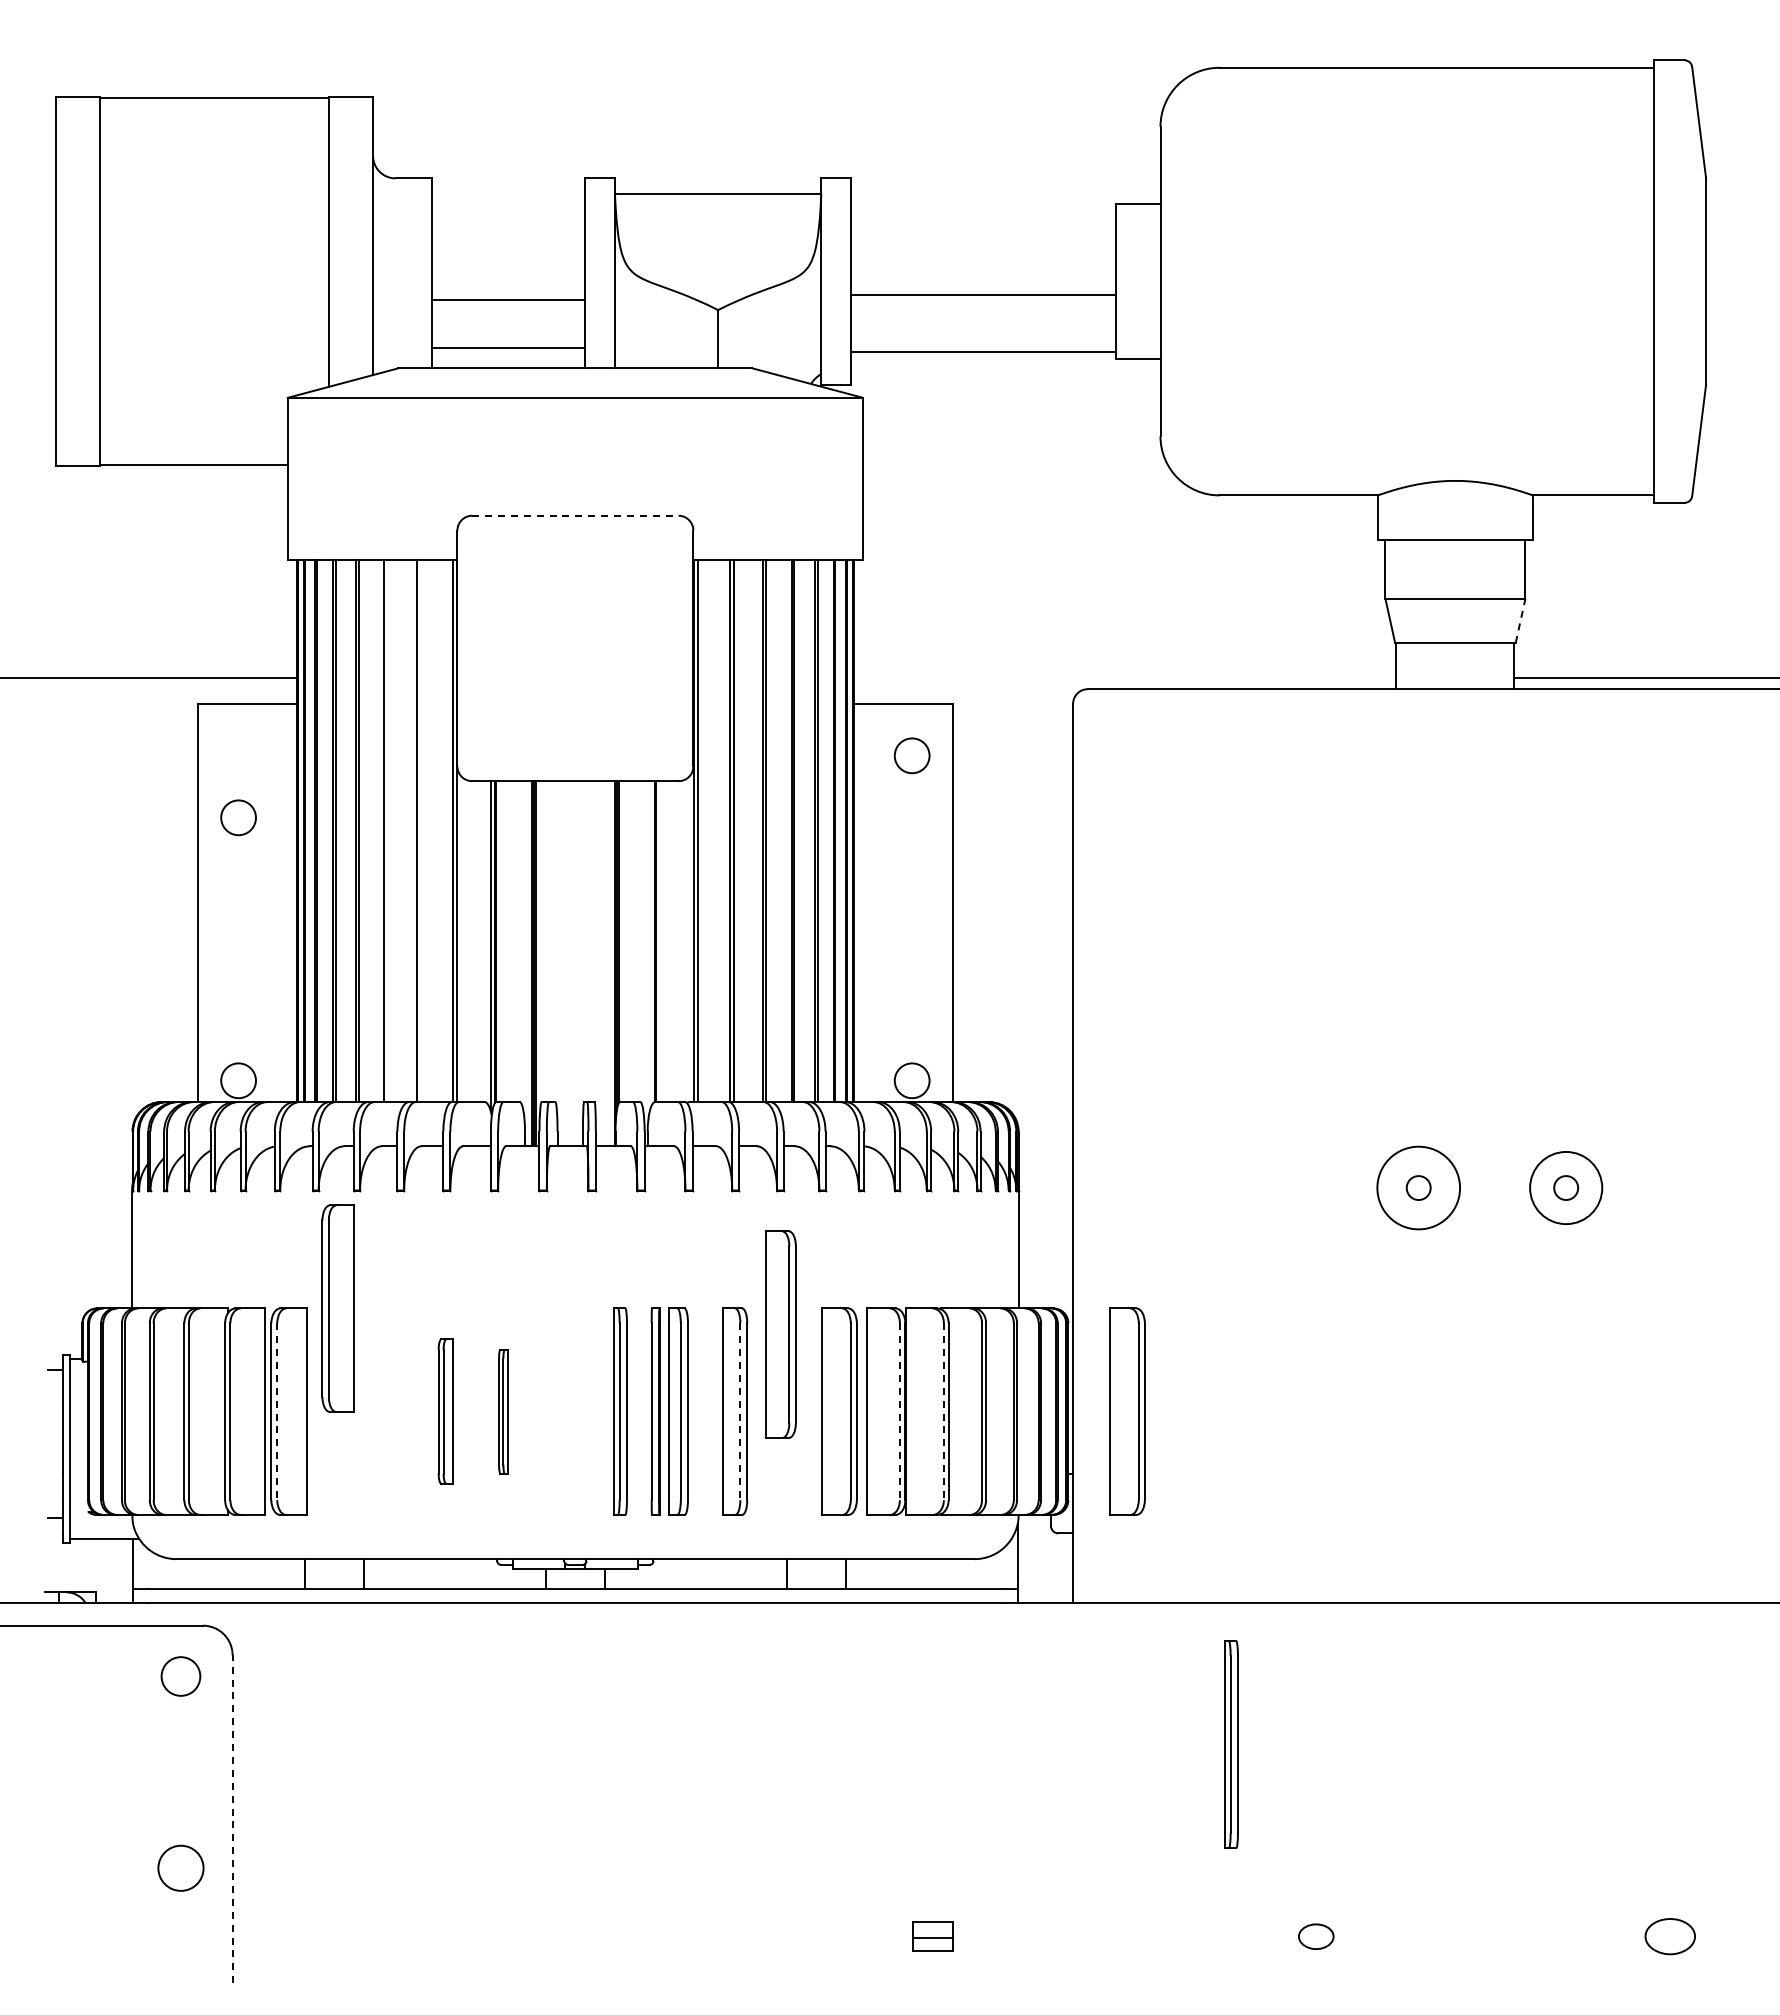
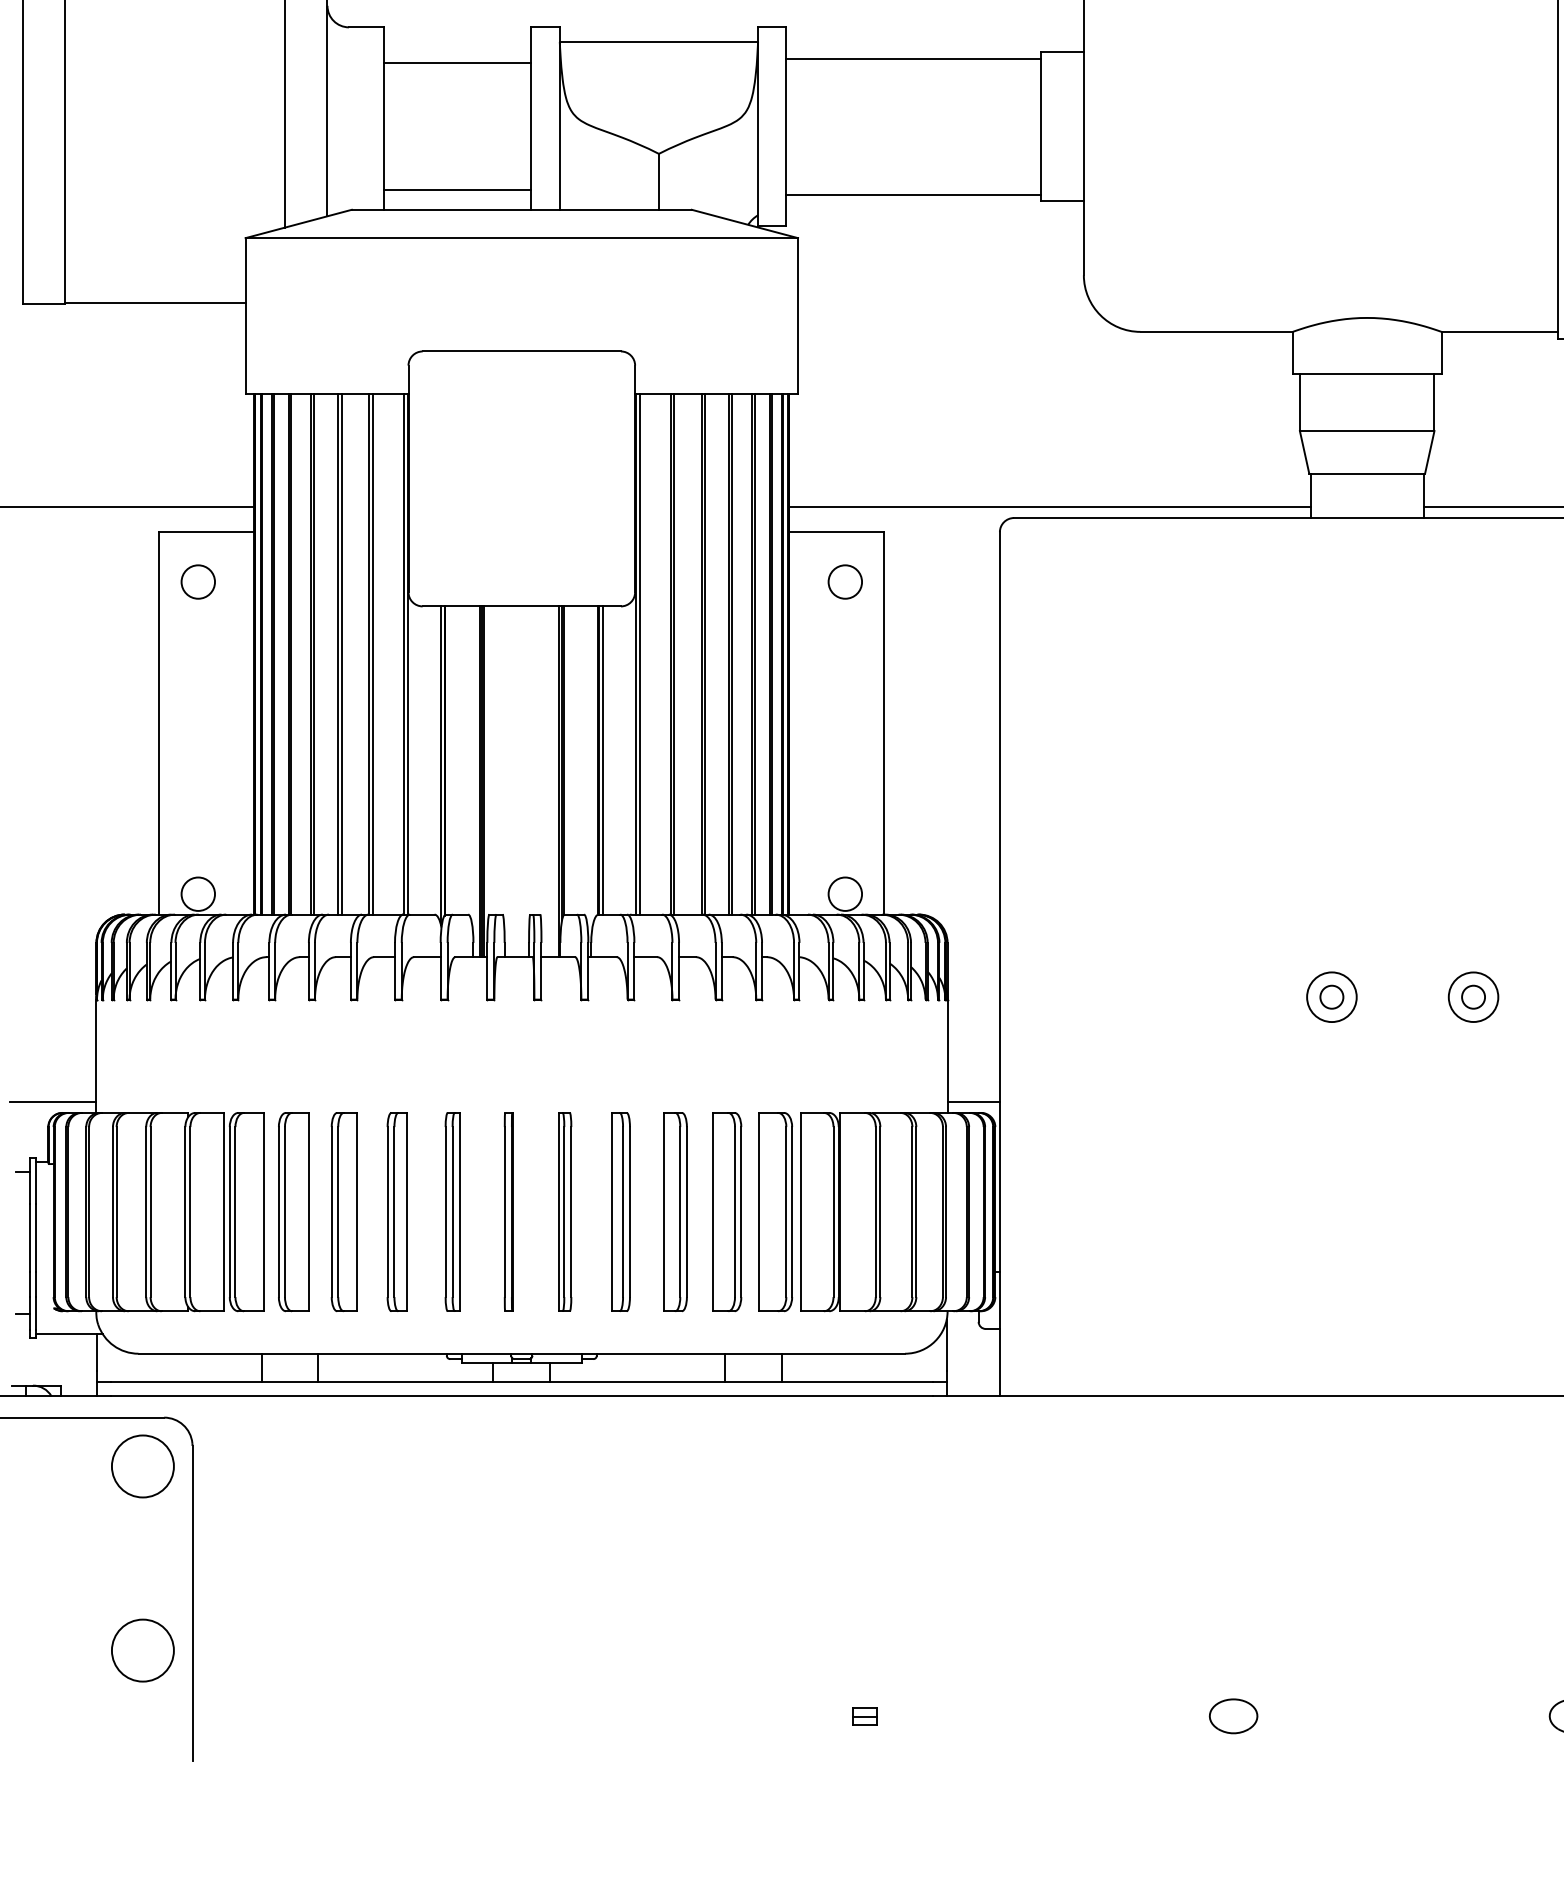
line: (983, 294) -> (913, 58), moved
line: (508, 300) -> (457, 63), moved
line: (575, 515) -> (521, 351), dashed -> solid
line: (1520, 620) -> (1429, 452), dashed -> solid
line: (1124, 678) -> (1049, 507), added
circle: (238, 817) -> (198, 581), moved
line: (387, 831) -> (341, 654), added
line: (420, 831) -> (373, 654), added
line: (659, 941) -> (602, 760), added
circle: (1418, 1187) -> (1331, 996), size x0.62
circle: (1565, 1187) -> (1472, 996), size x0.71
line: (87, 1297) -> (53, 1102), added
line: (1045, 1297) -> (973, 1102), added
part: (337, 1308) -> (293, 1211), moved
part: (780, 1334) -> (726, 1211), moved
part: (390, 1411) -> (344, 1211), added
part: (445, 1411) -> (397, 1211), size x1.43
part: (503, 1411) -> (452, 1211), size x1.67
part: (655, 1411) -> (508, 1211), moved
part: (1127, 1411) -> (1052, 1211), removed
line: (277, 1412) -> (235, 1212), dashed -> solid
line: (740, 1412) -> (680, 1212), dashed -> solid
line: (899, 1412) -> (833, 1212), dashed -> solid
line: (943, 1412) -> (875, 1212), dashed -> solid
circle: (180, 1676) -> (142, 1466), size x1.67
part: (1231, 1744) -> (1152, 1531), removed
line: (232, 1818) -> (192, 1602), dashed -> solid
circle: (180, 1868) -> (142, 1650), size x1.43
part: (932, 1936) -> (864, 1716), size x0.62
part: (1315, 1936) -> (1232, 1716), size x1.43

